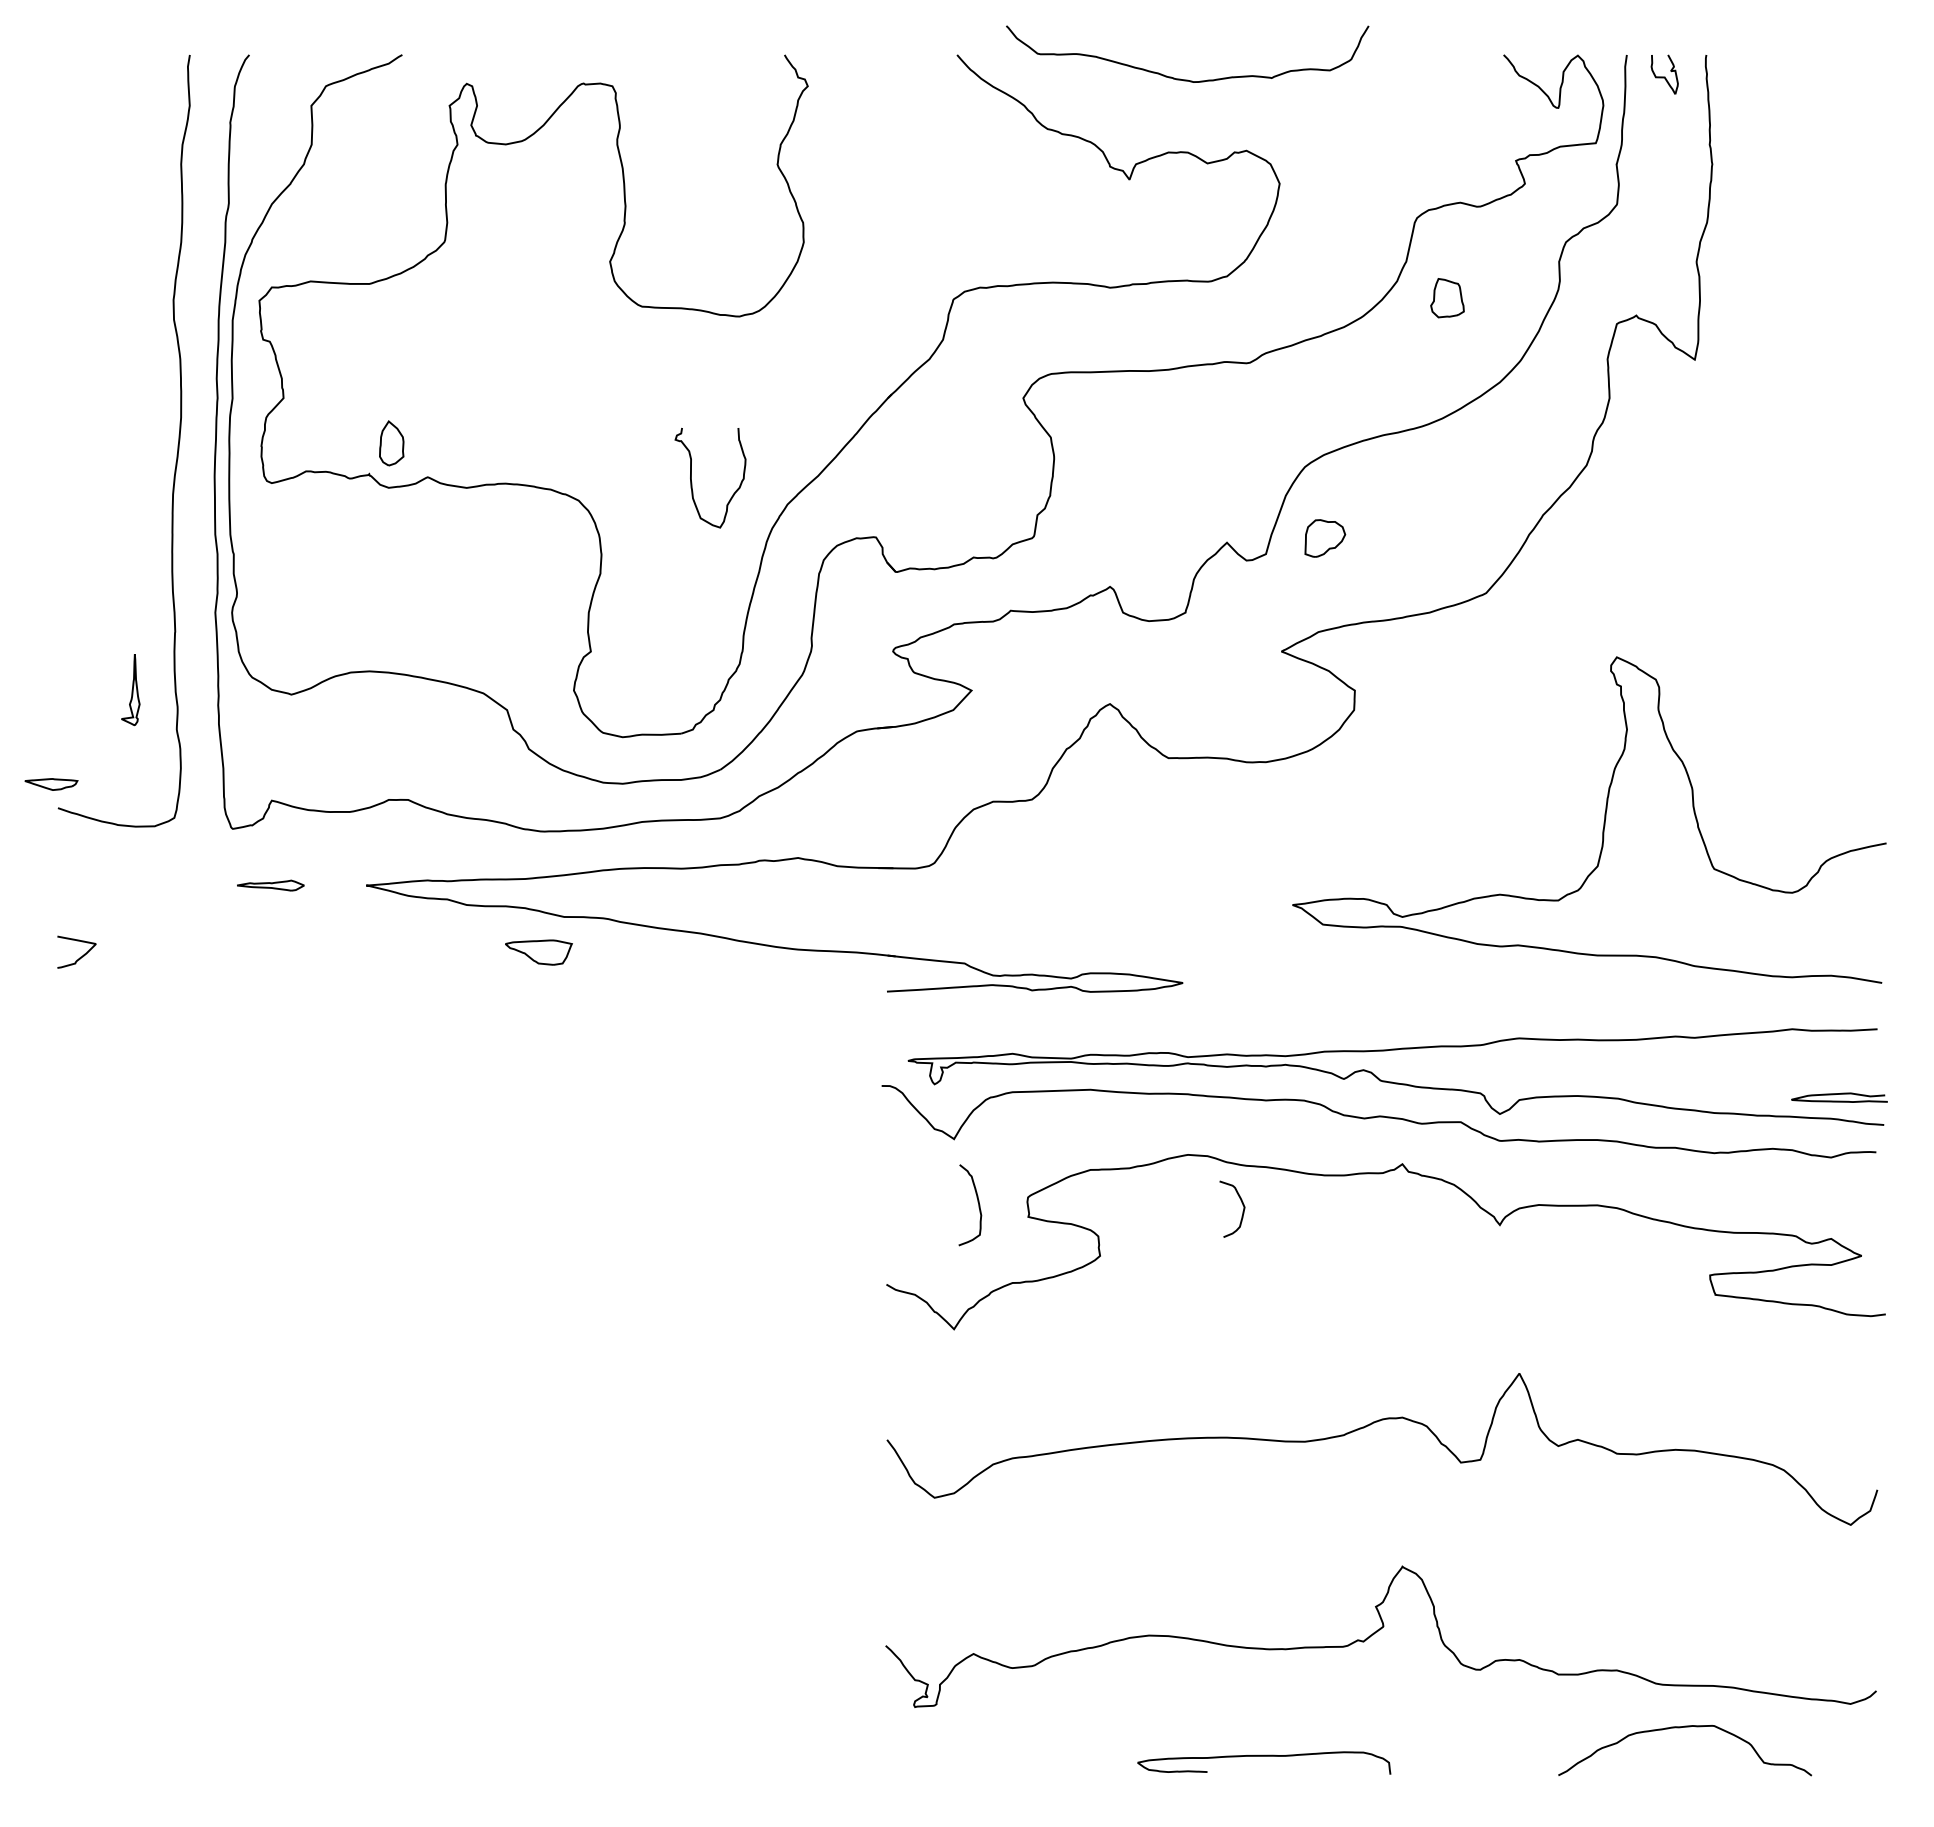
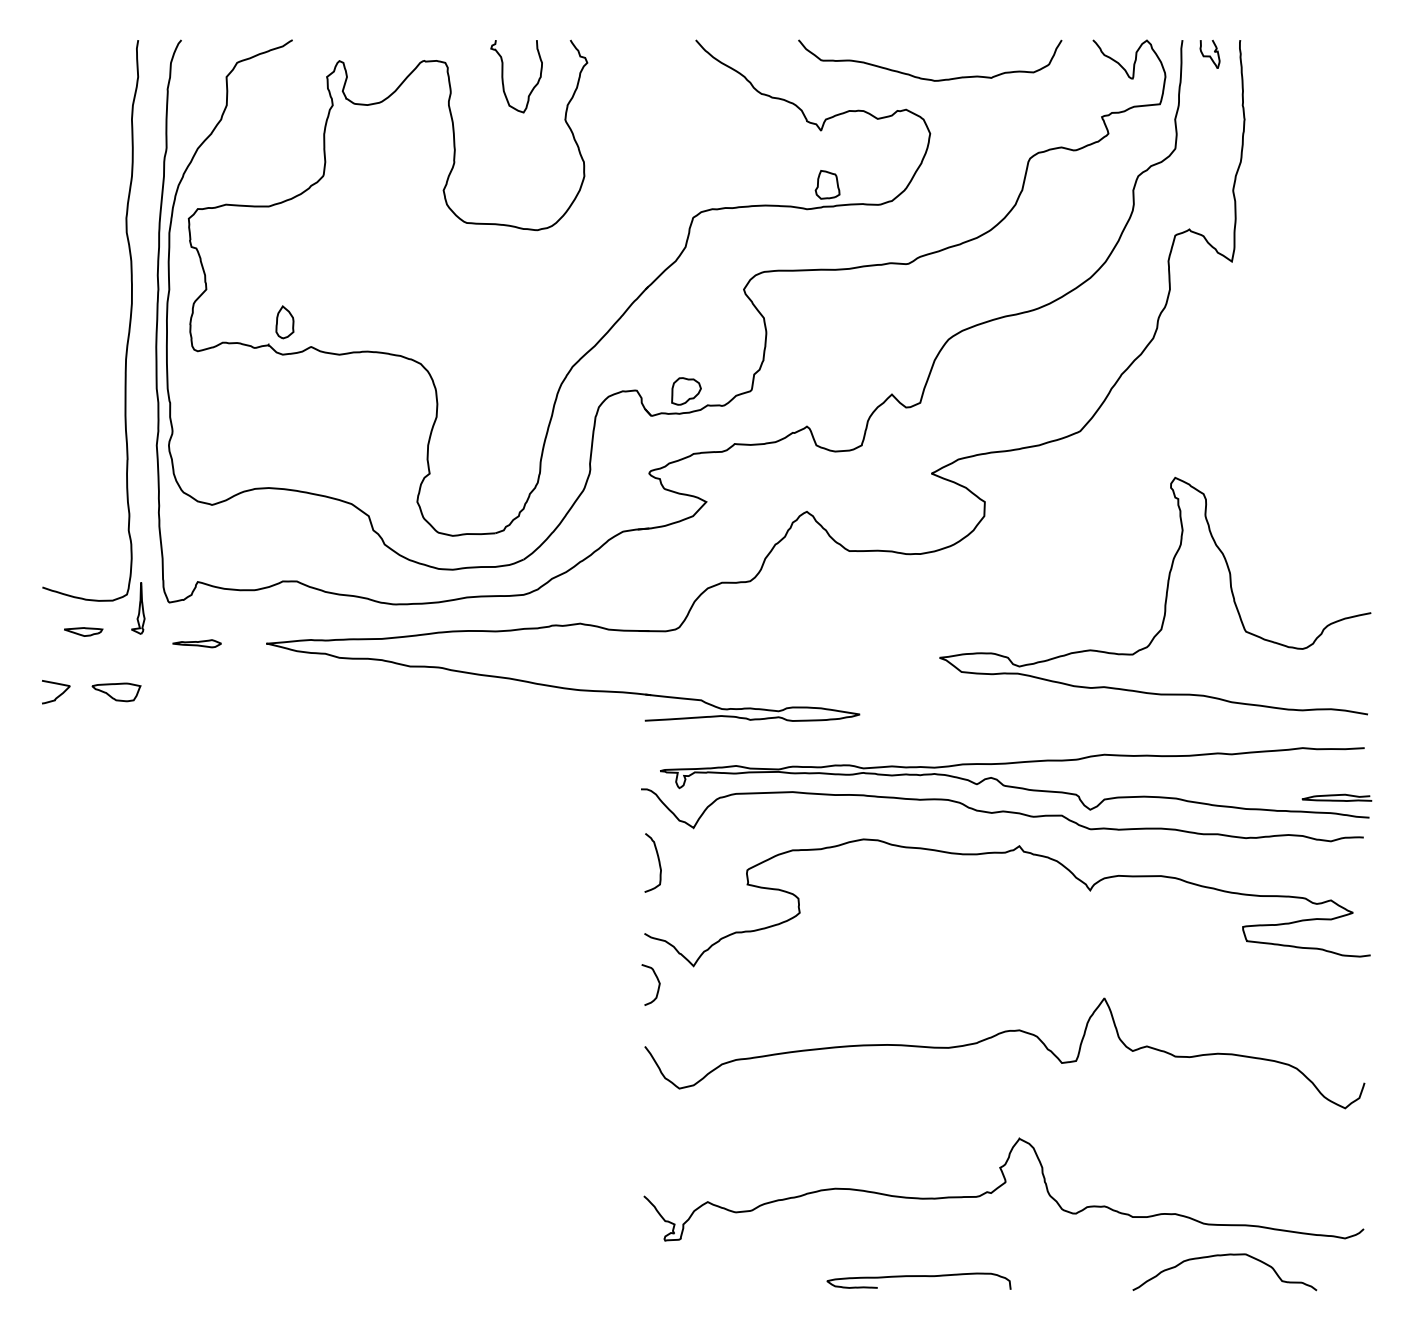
curve: (1180, 78) -> (925, 78), moved
part: (1447, 298) -> (827, 185), moved
curve: (692, 482) -> (503, 79), moved
part: (1325, 538) -> (686, 391), moved
part: (130, 690) -> (137, 608), moved
part: (51, 784) -> (83, 632), moved
part: (538, 952) -> (116, 692), moved
curve: (977, 1202) -> (658, 860), moved
curve: (1242, 1205) -> (658, 982), moved

